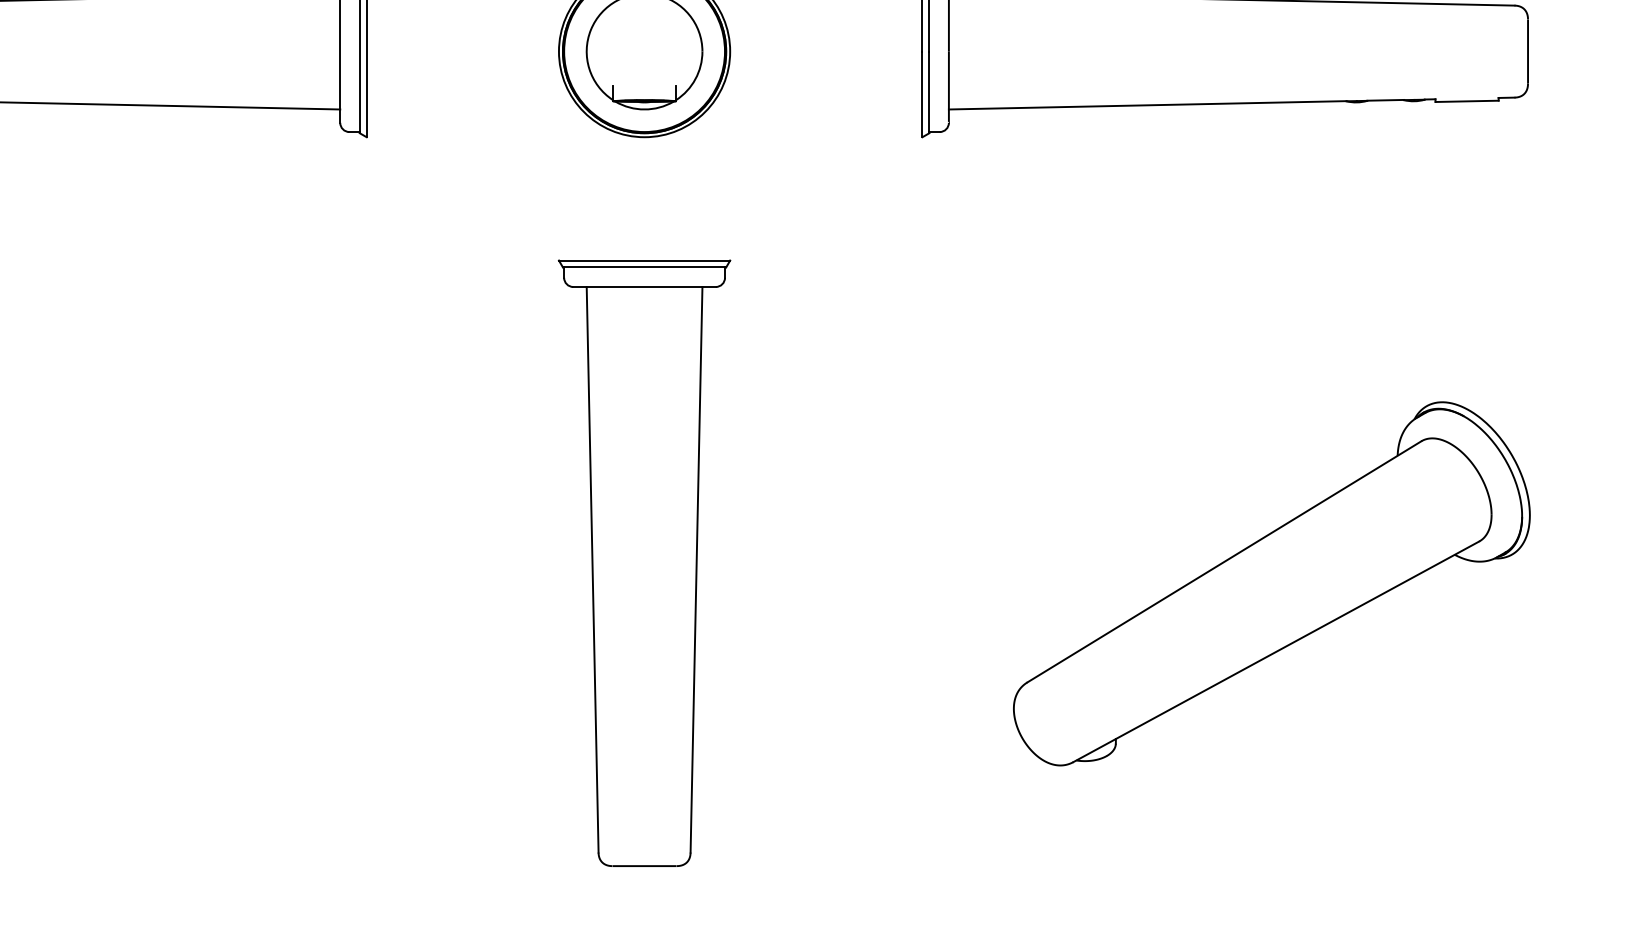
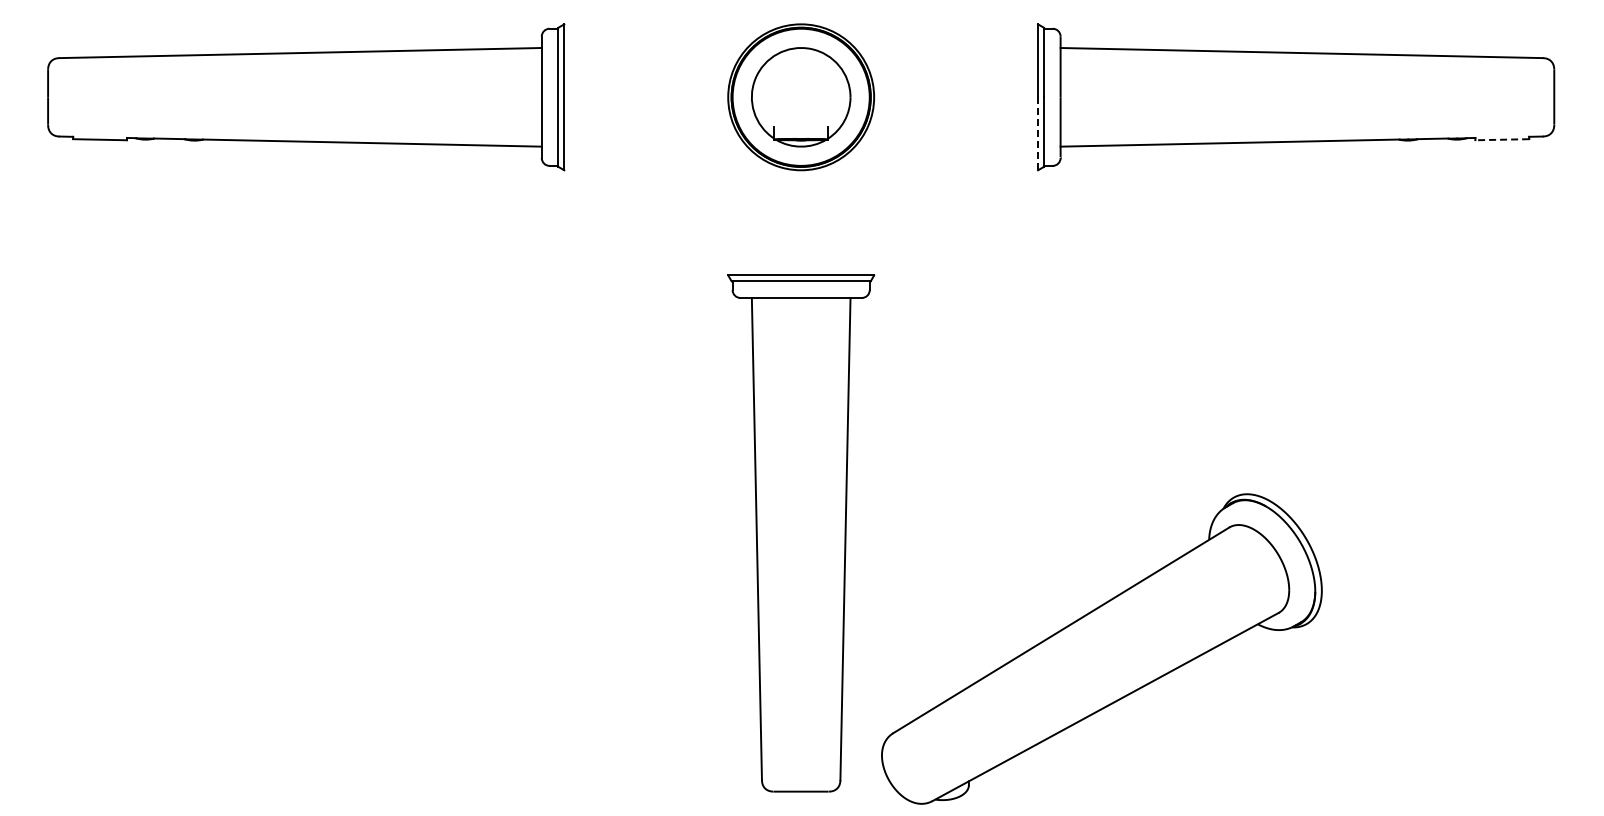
line: (922, 95) -> (1038, 134), solid -> dashed
line: (1467, 101) -> (1502, 139), solid -> dashed
part: (1271, 583) -> (1101, 648), moved

